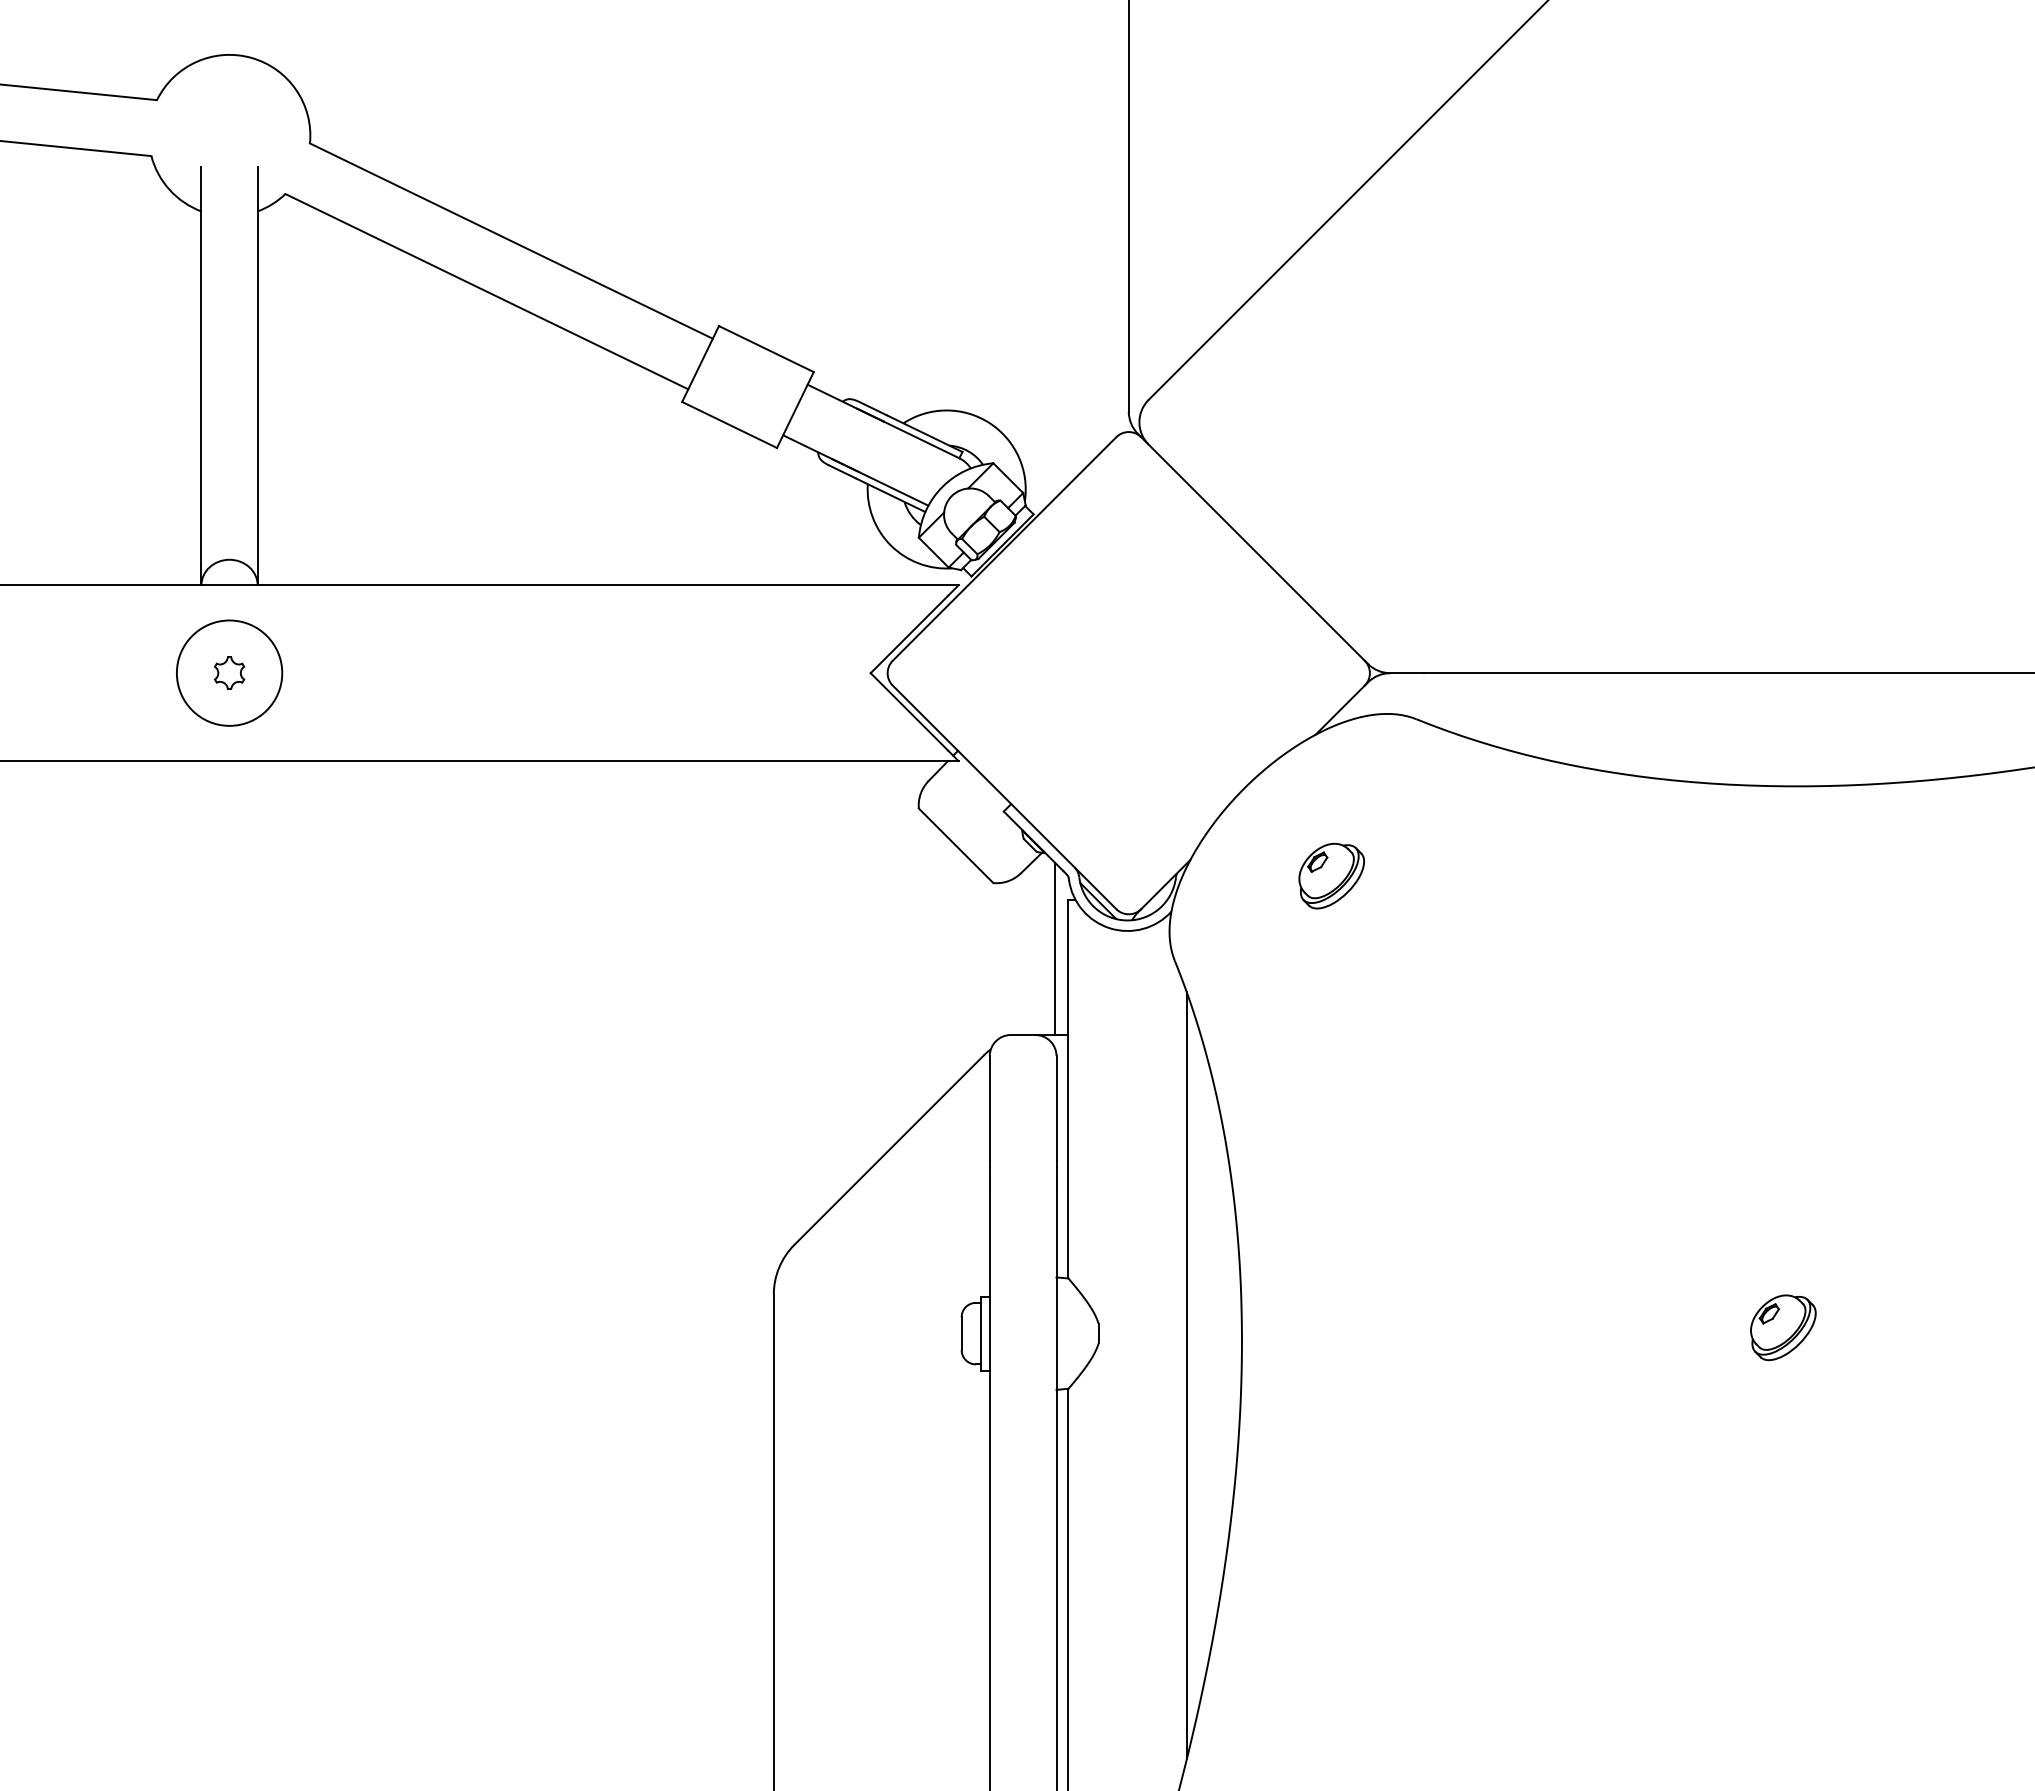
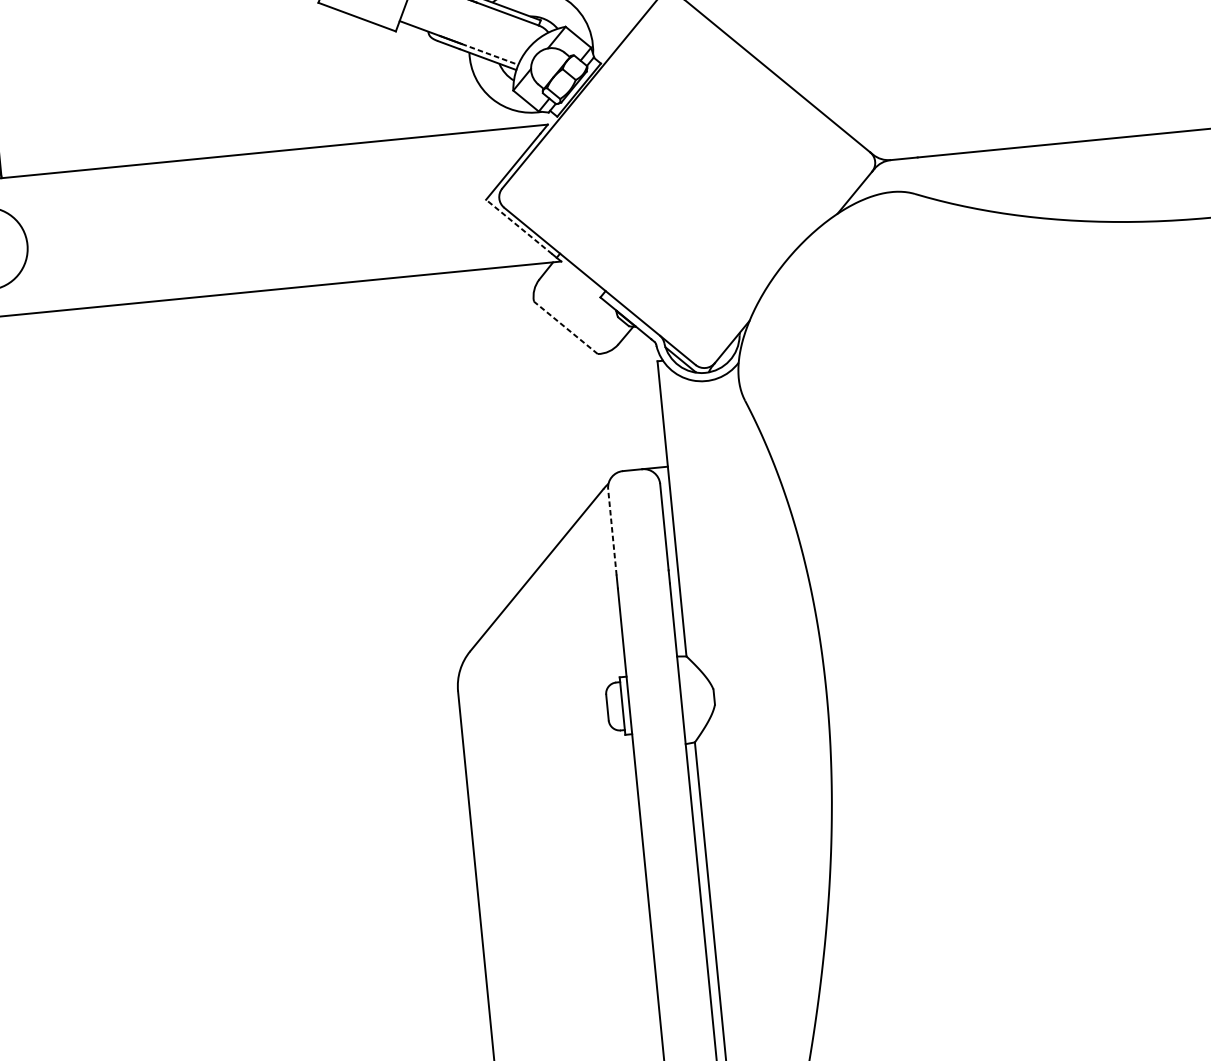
line: (893, 488) -> (489, 54), solid -> dashed
line: (909, 711) -> (519, 226), solid -> dashed
line: (956, 845) -> (566, 327), solid -> dashed
part: (1331, 875) -> (860, 322), removed
line: (1054, 948) -> (650, 400), removed
line: (989, 1111) -> (612, 532), solid -> dashed
line: (1186, 1375) -> (785, 723), removed

